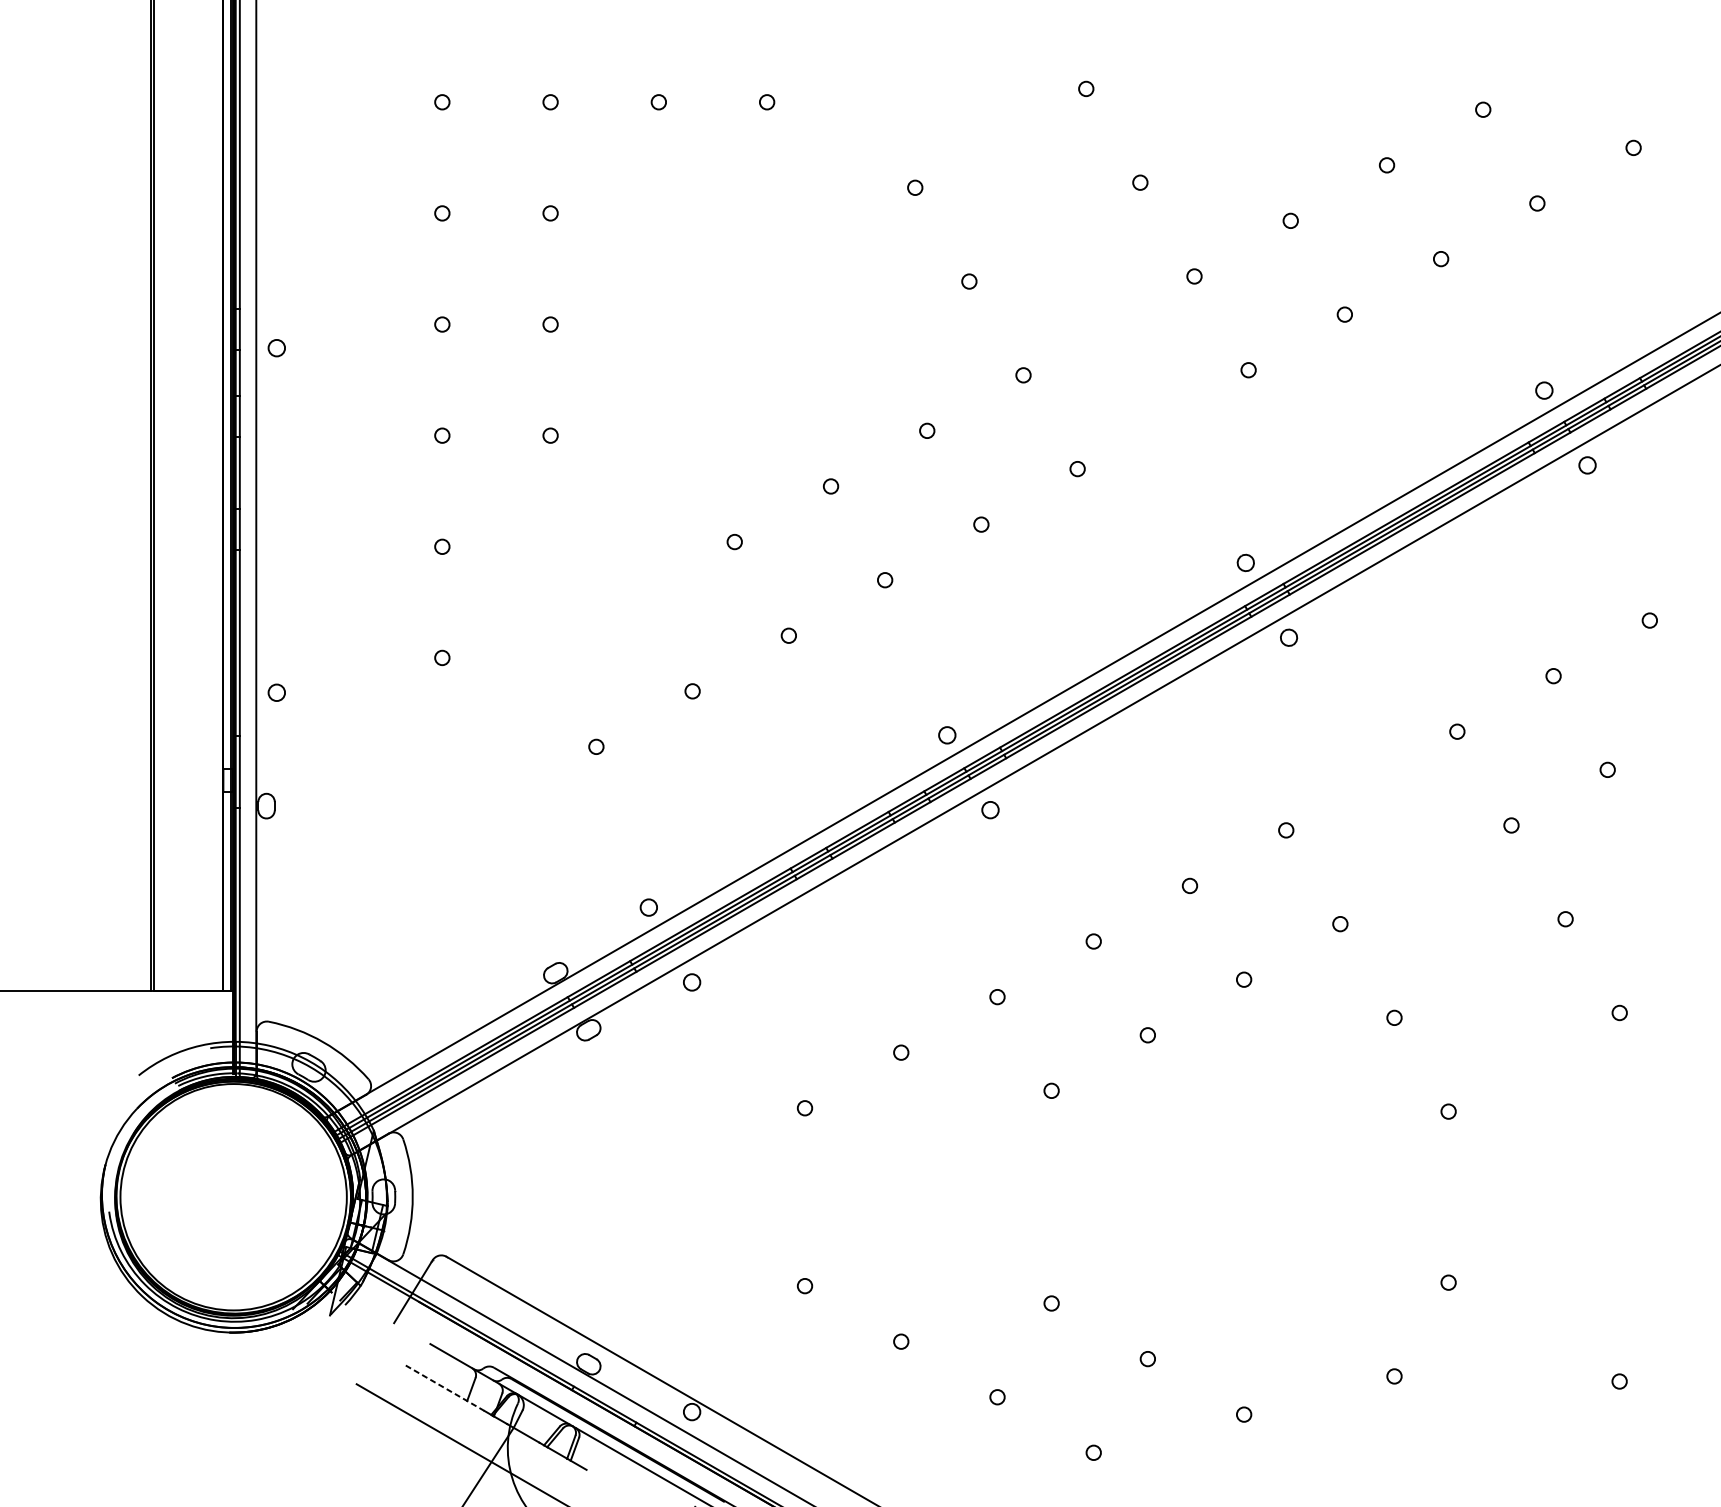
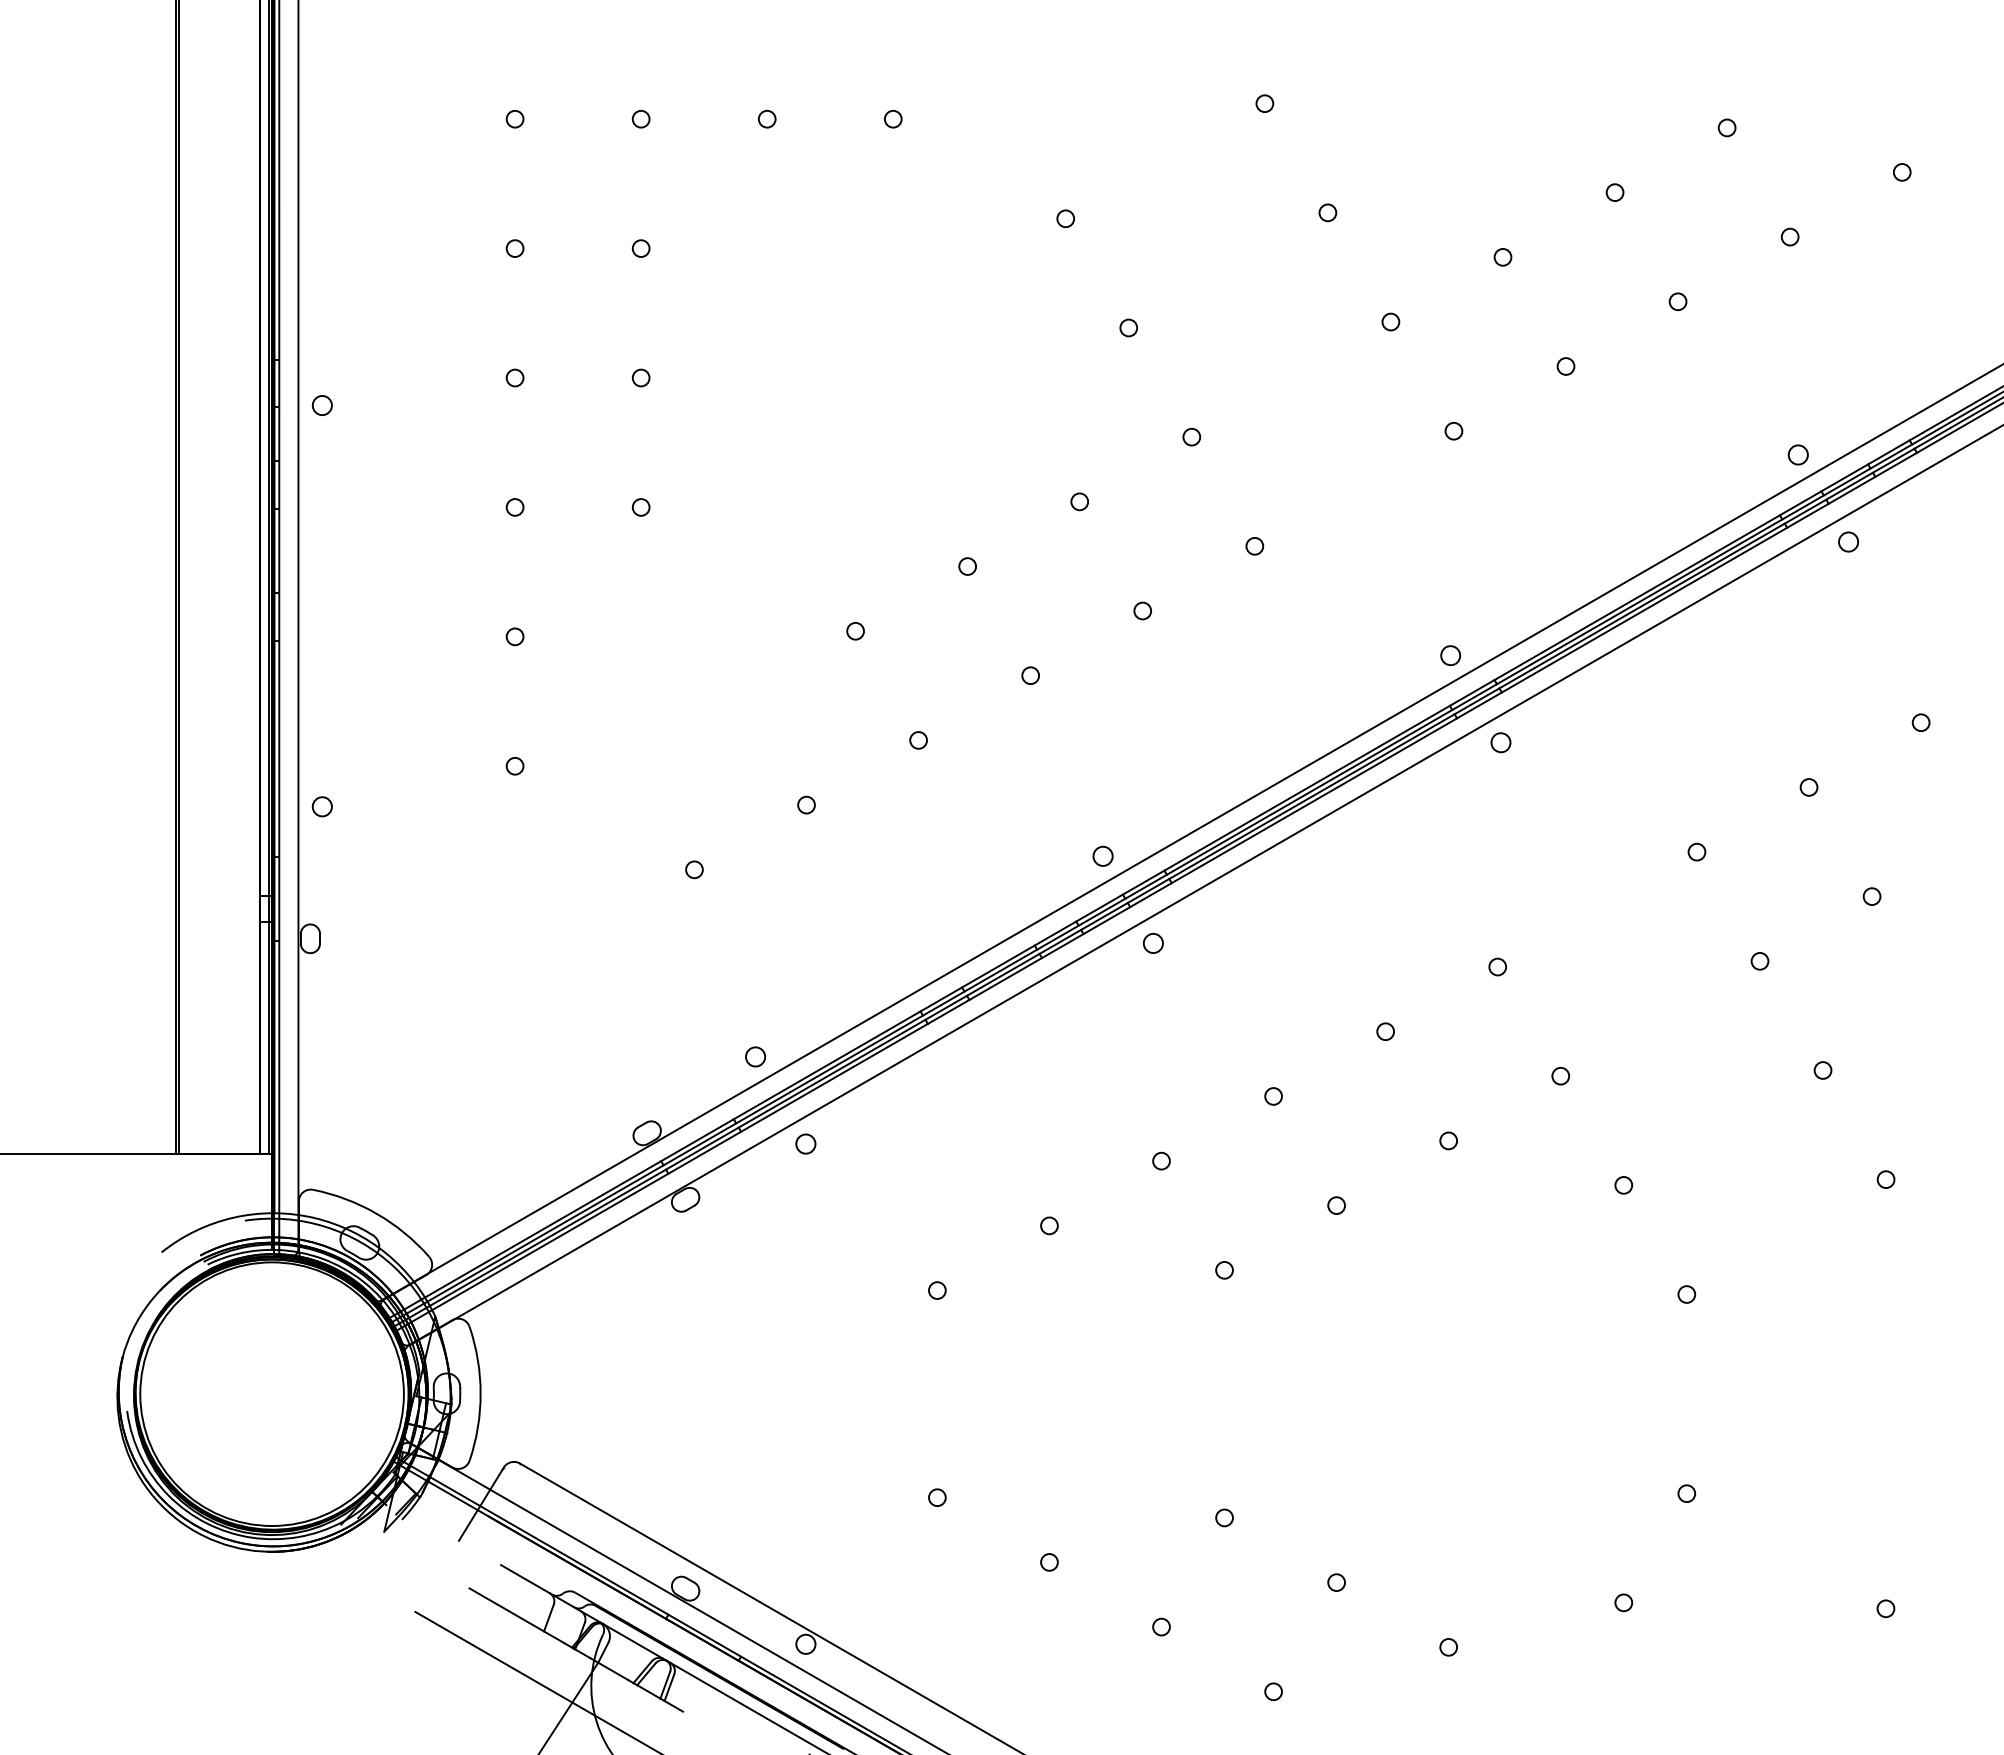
line: (443, 1387) -> (516, 1615), dashed -> solid

